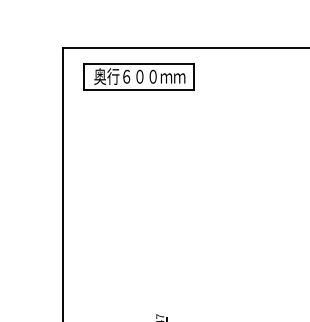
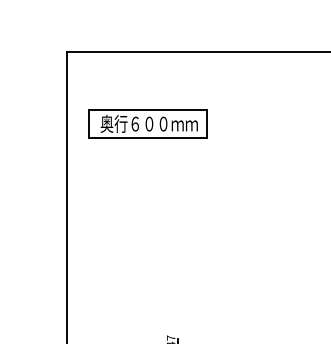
part: (138, 76) -> (147, 123), moved

